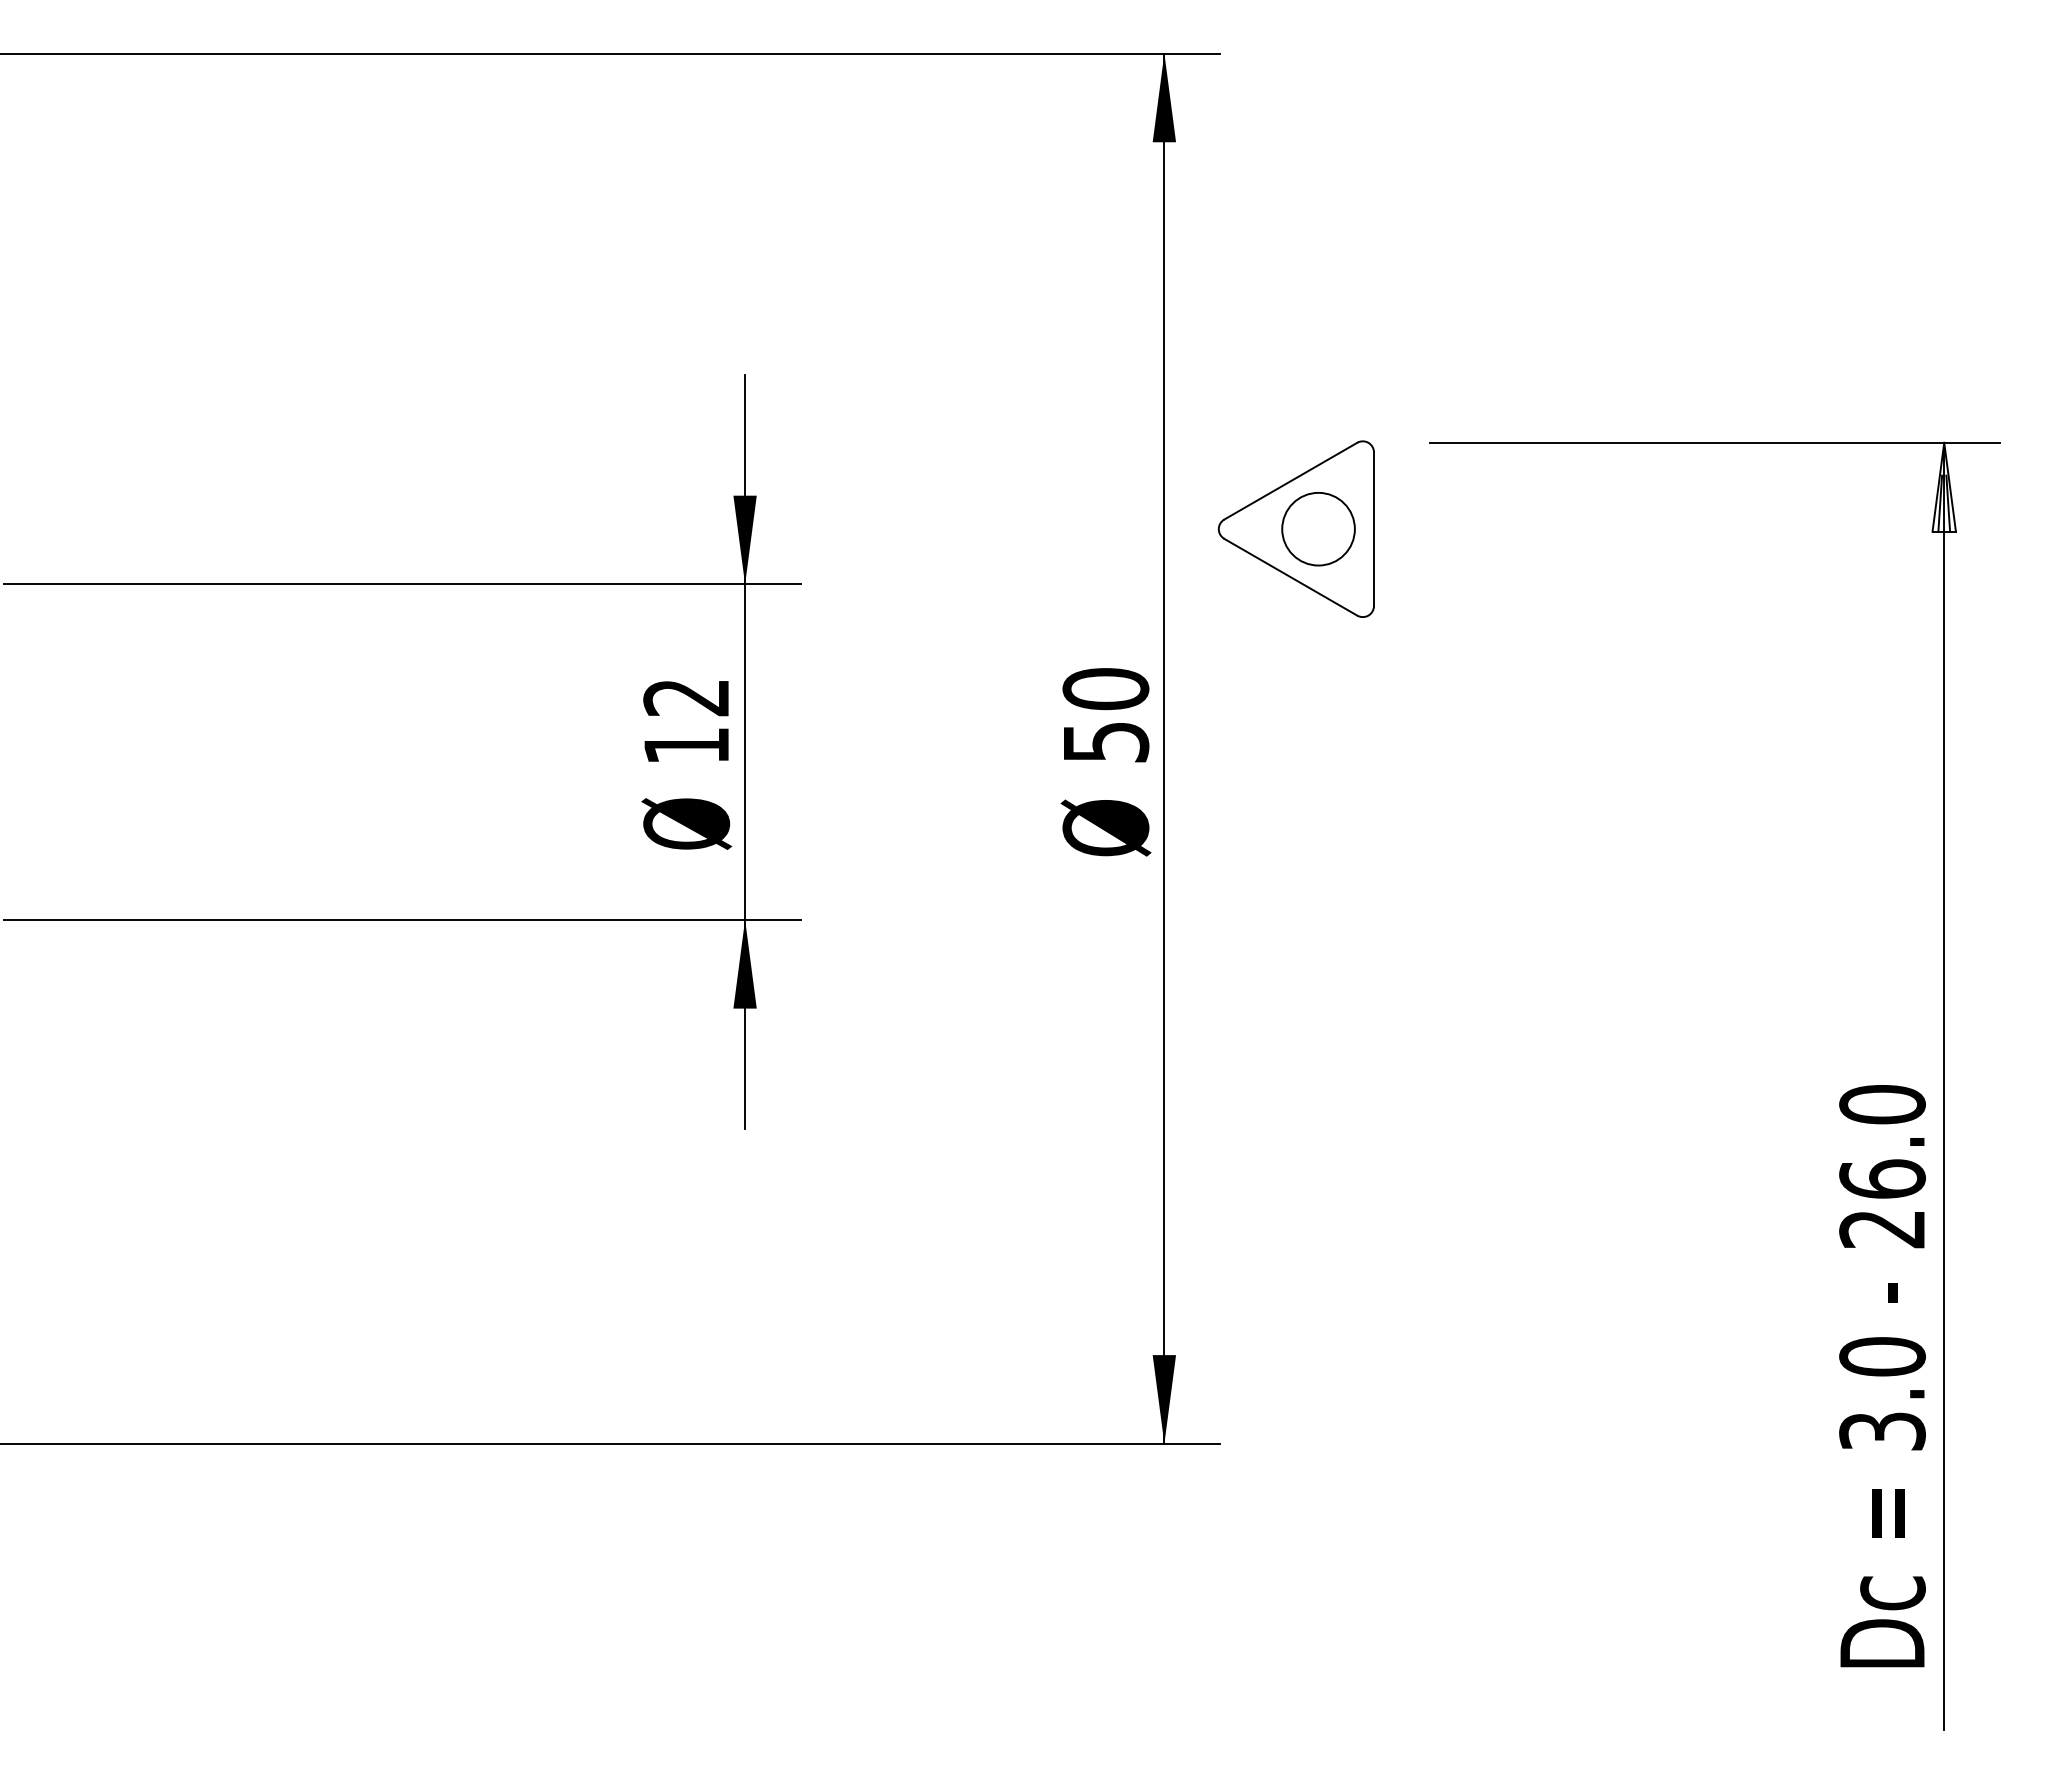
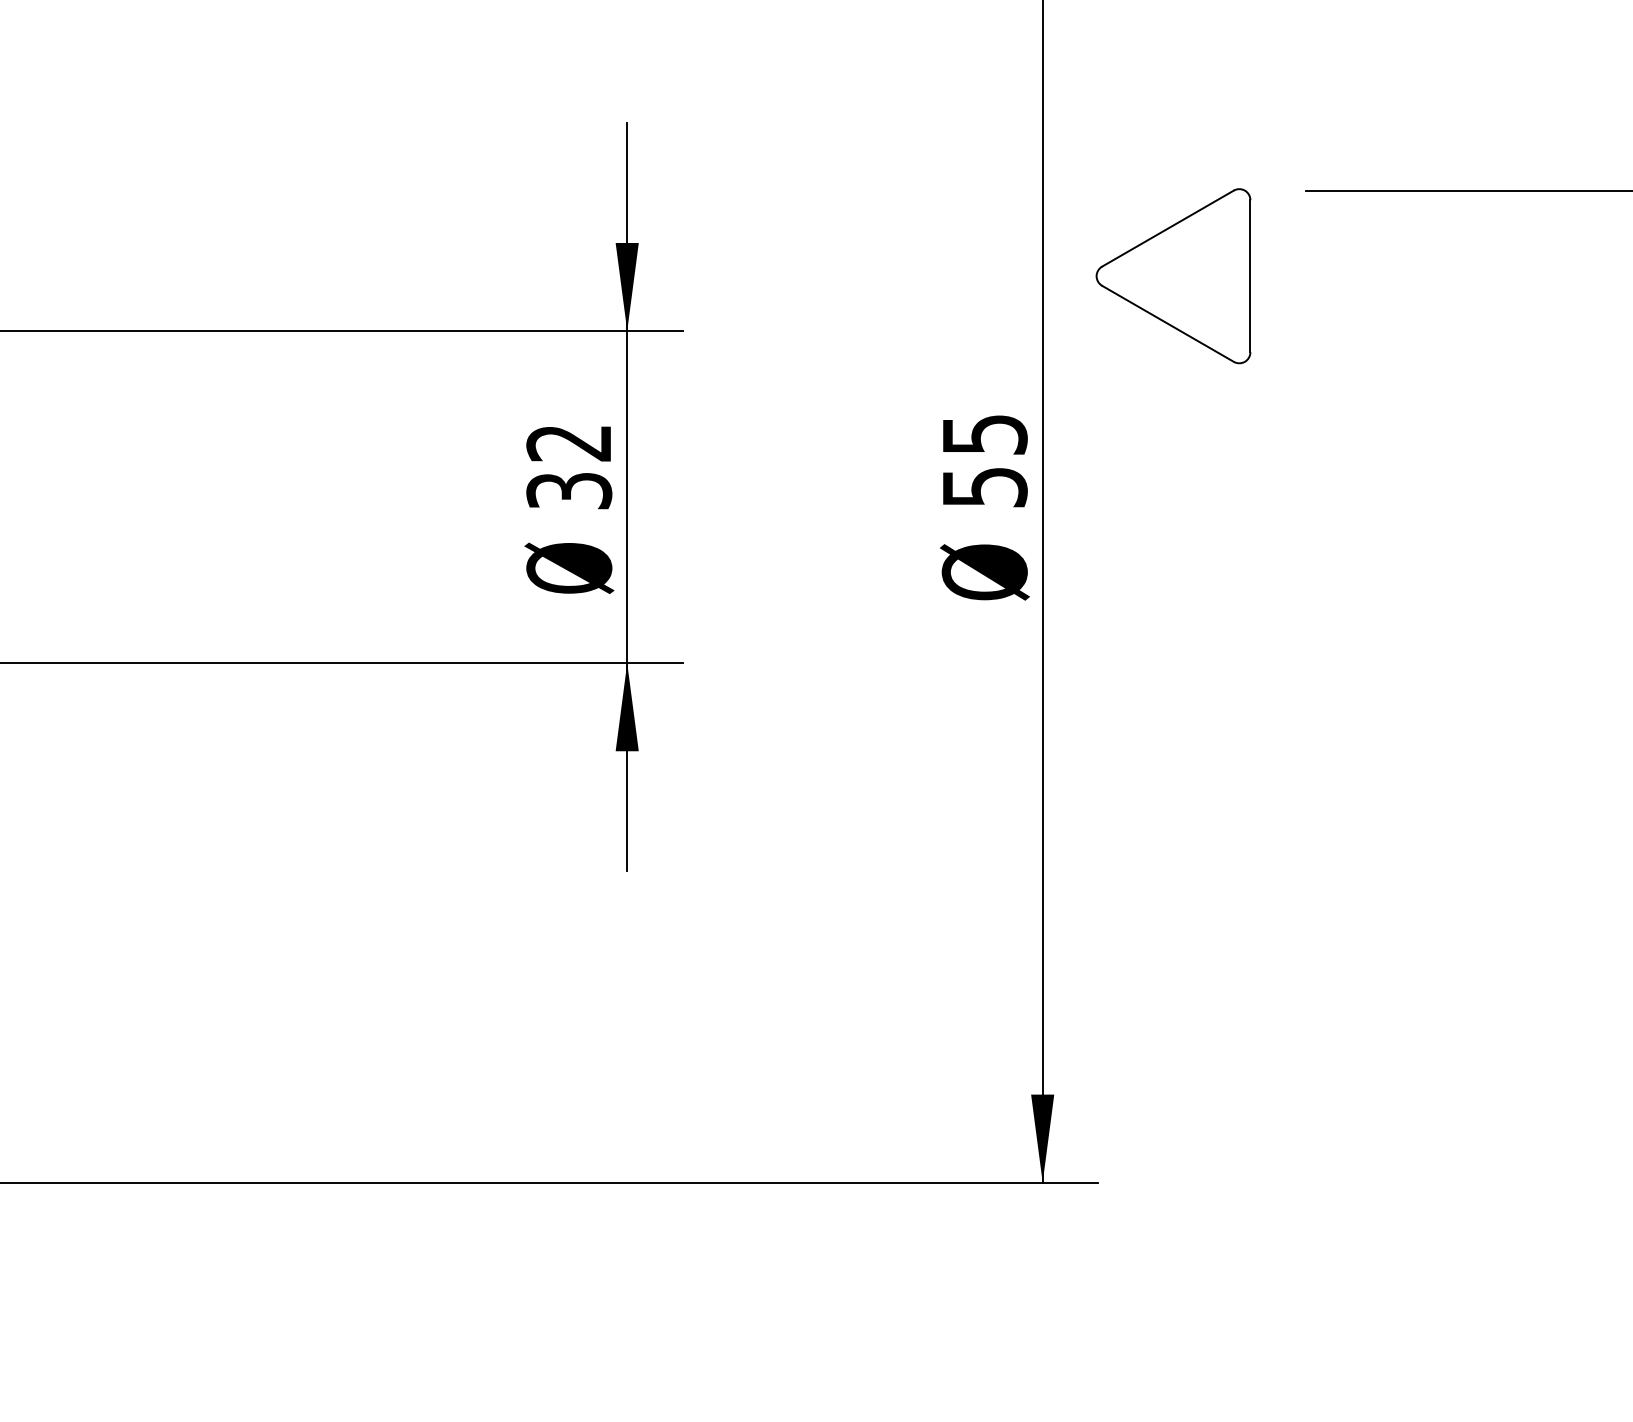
circle: (1318, 529) -> (1195, 276), removed
text: (1105, 689) -> (984, 435), 50 -> 55
text: (686, 745) -> (569, 490), 12 -> 32

